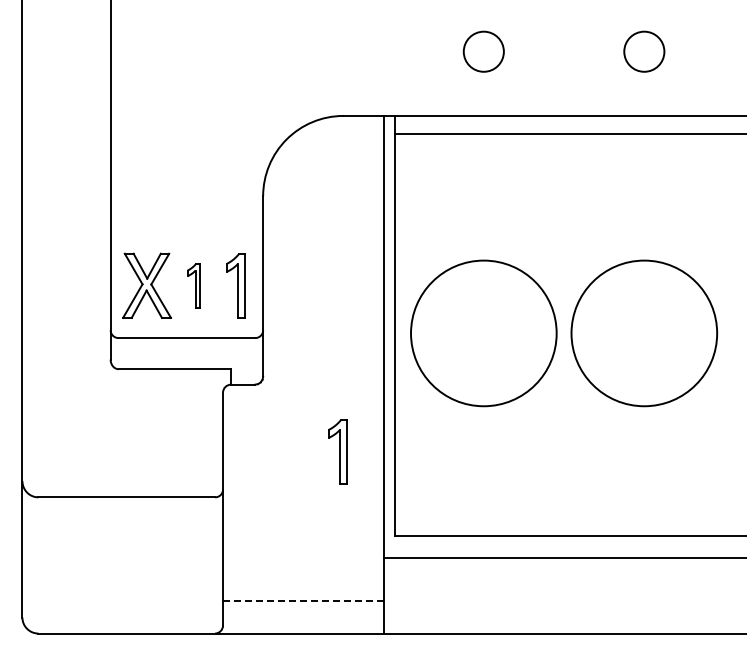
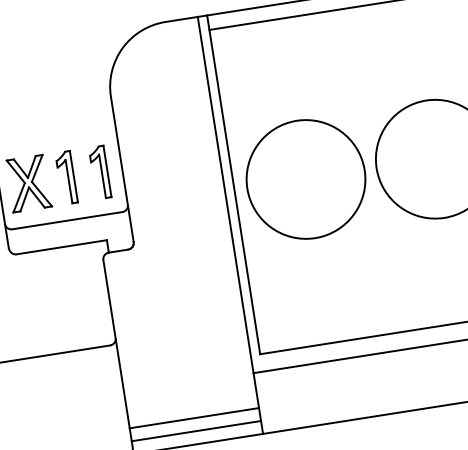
part: (193, 285) -> (66, 177), size x1.43
part: (337, 451) -> (203, 293), removed
line: (303, 601) -> (194, 418), dashed -> solid
line: (303, 617) -> (196, 431), added

